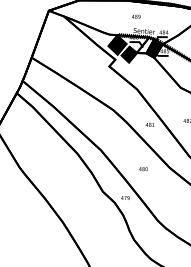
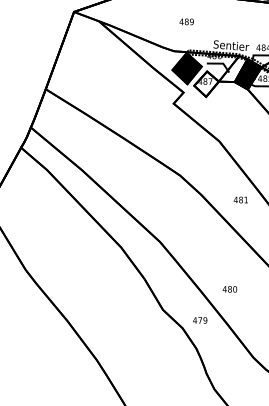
text: (136, 16) -> (187, 21), moved
fill: (128, 54) -> (205, 83), removed
text: (143, 169) -> (229, 289), moved

